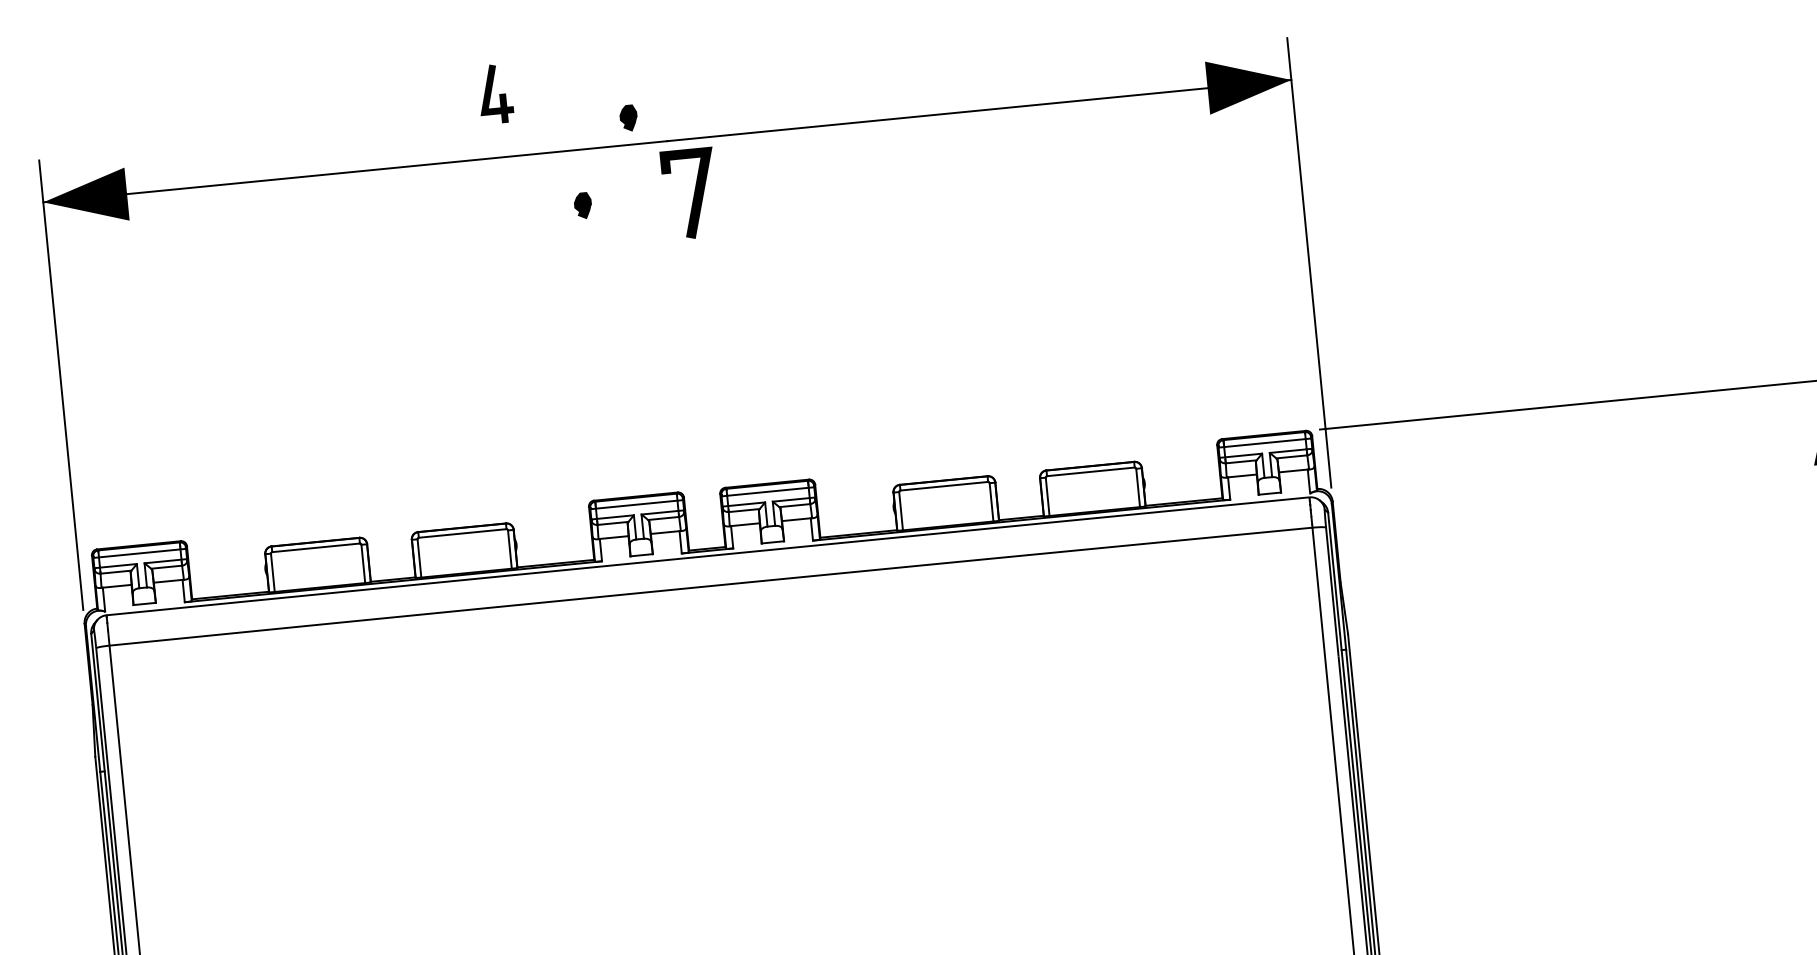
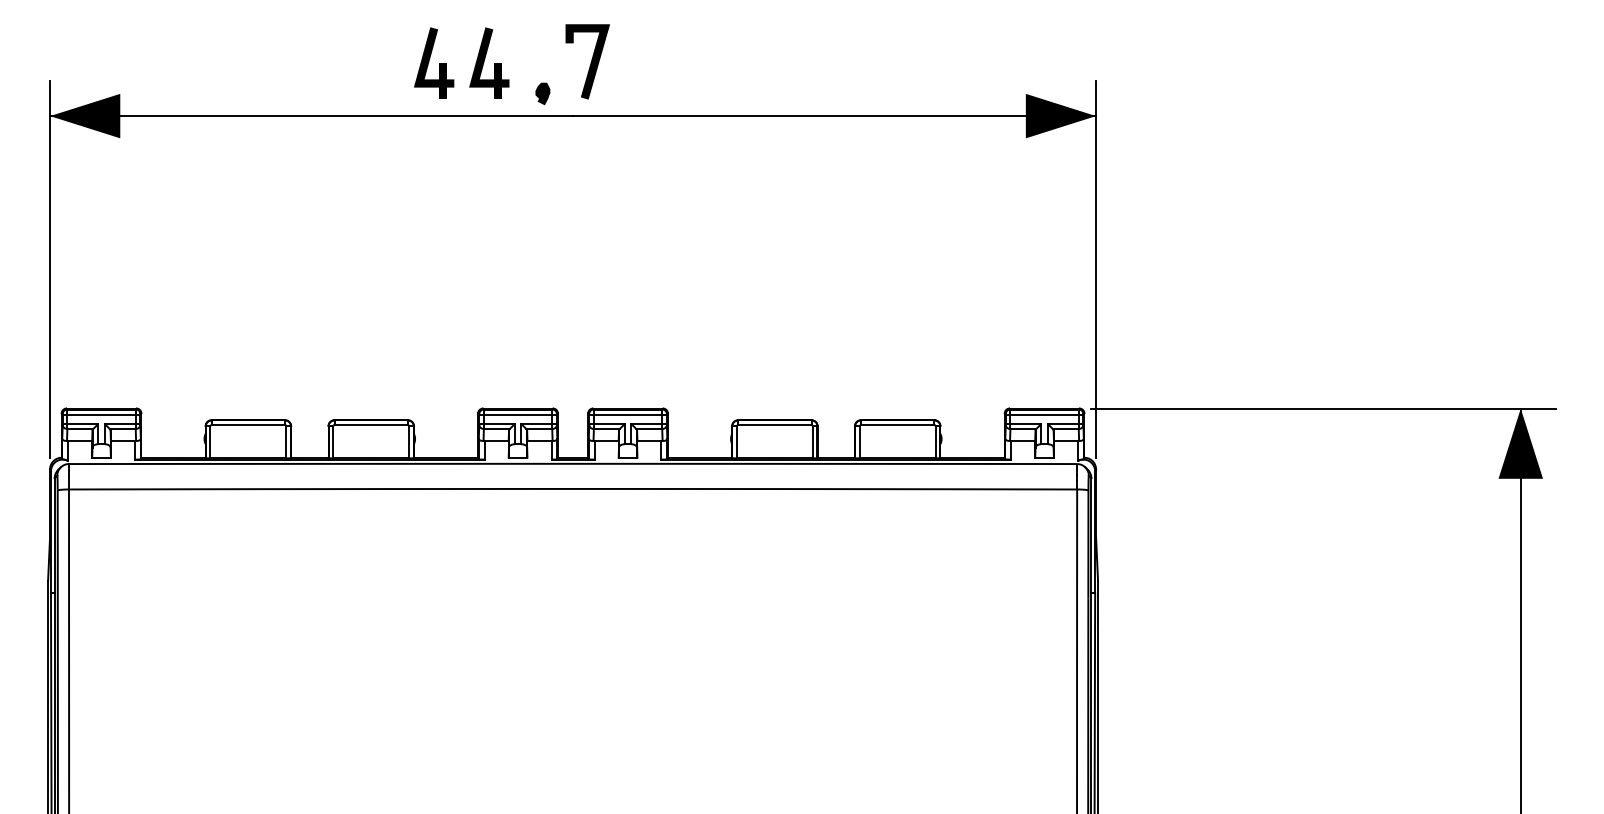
part: (561, 86) -> (489, 62), added
part: (495, 93) -> (434, 62), size x1.43
line: (693, 194) -> (590, 62), moved
part: (582, 205) -> (497, 162), removed

